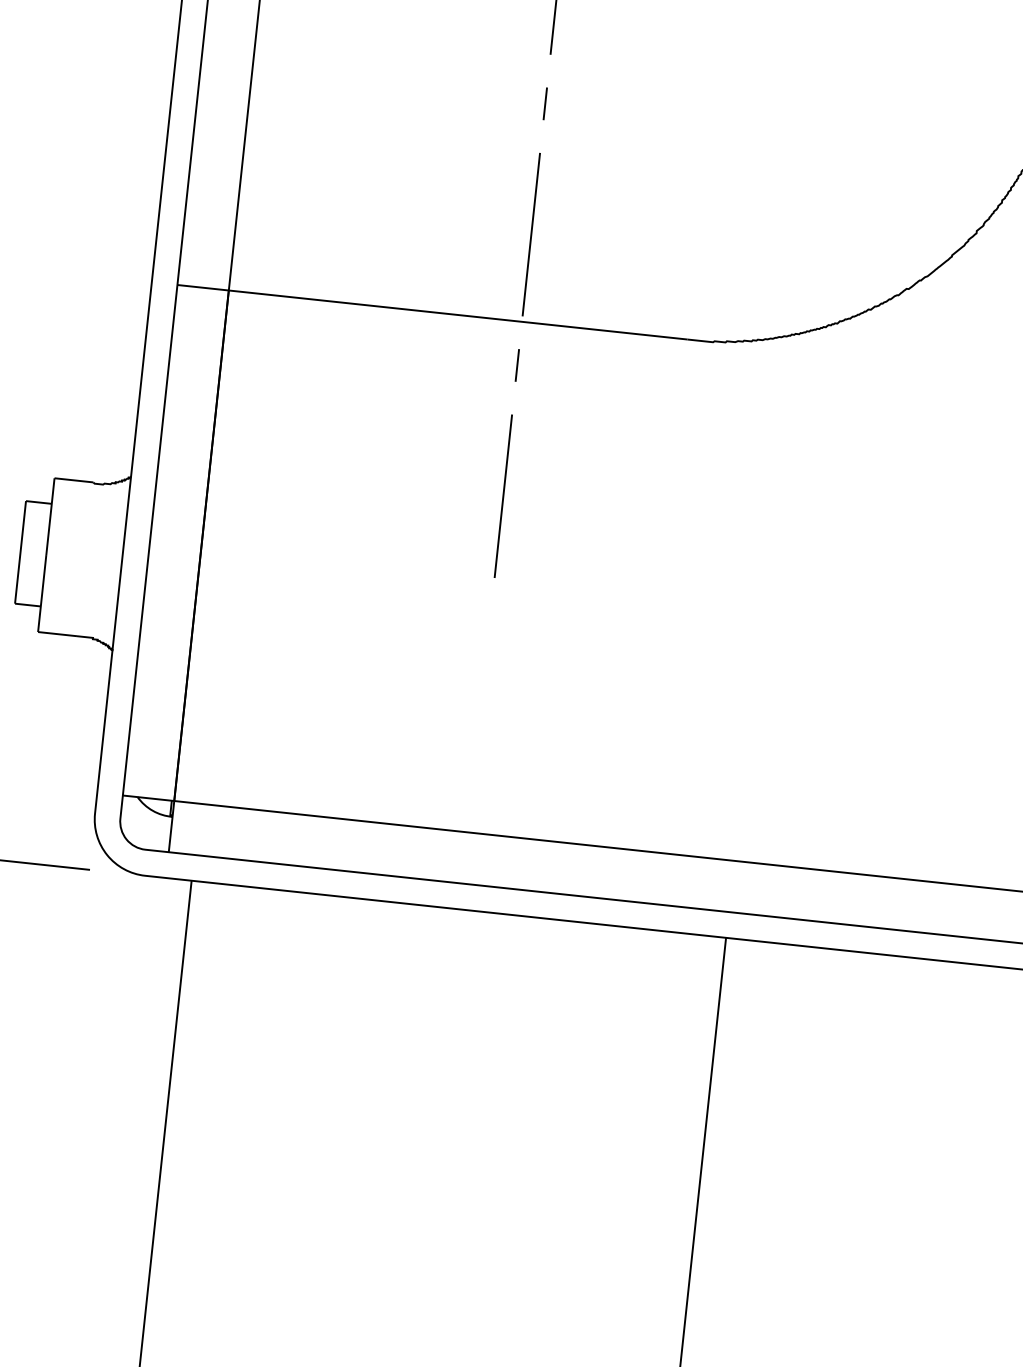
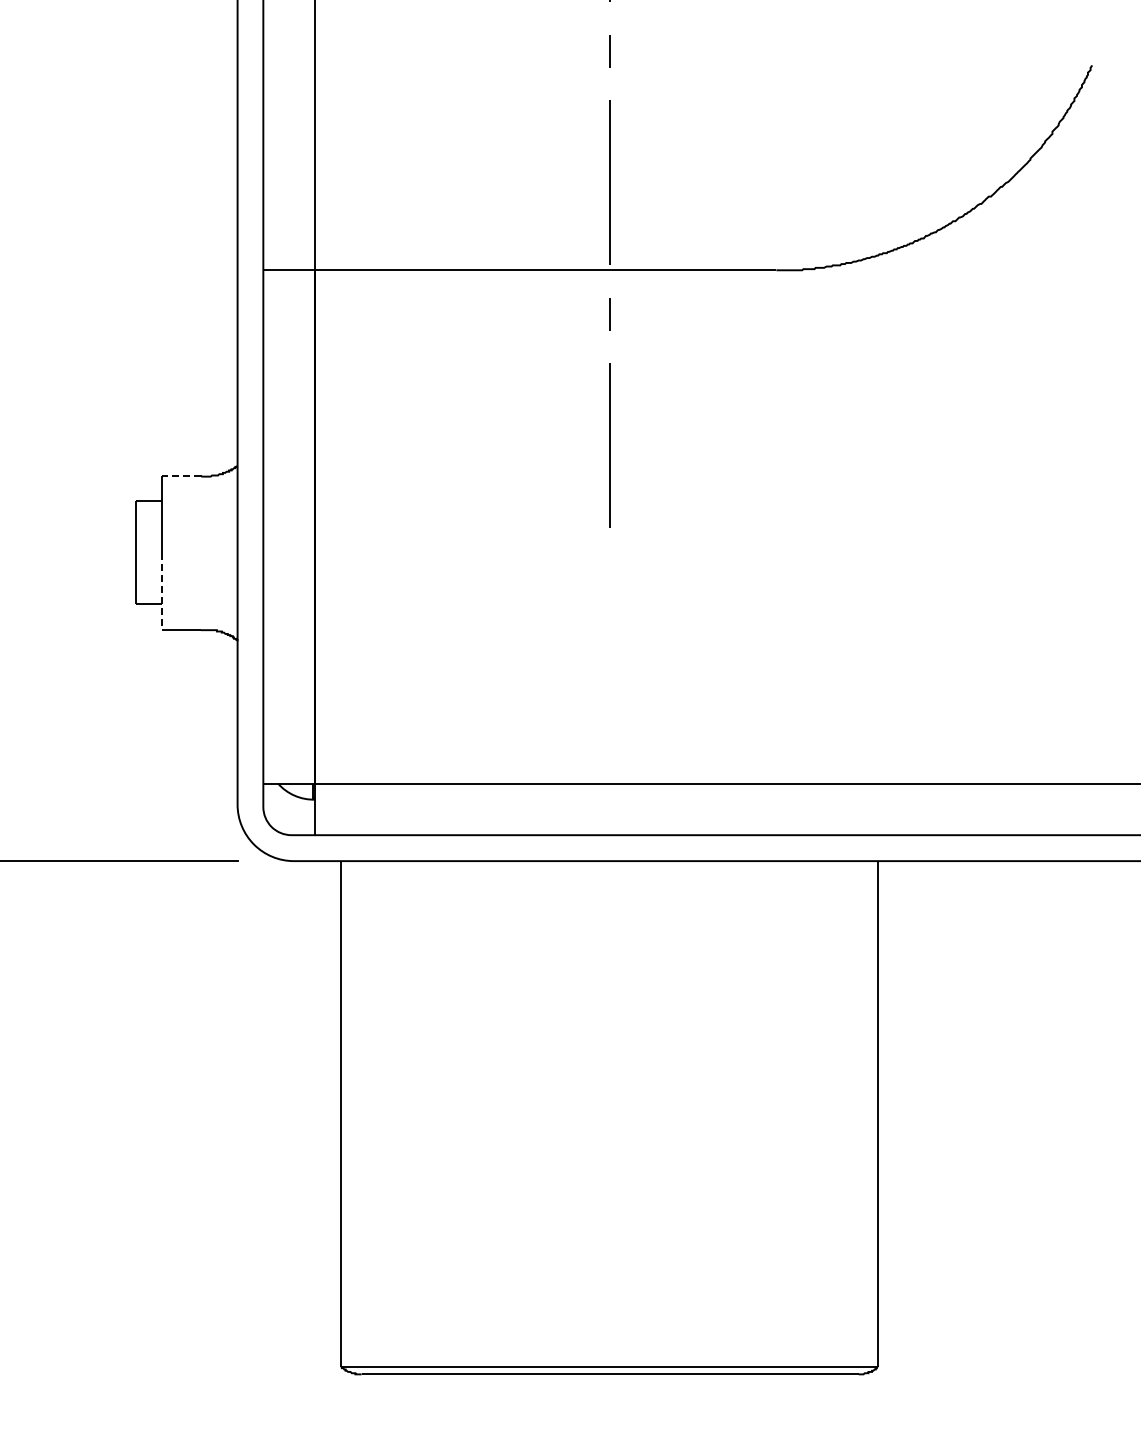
line: (74, 480) -> (181, 475), solid -> dashed
line: (42, 593) -> (161, 591), solid -> dashed

